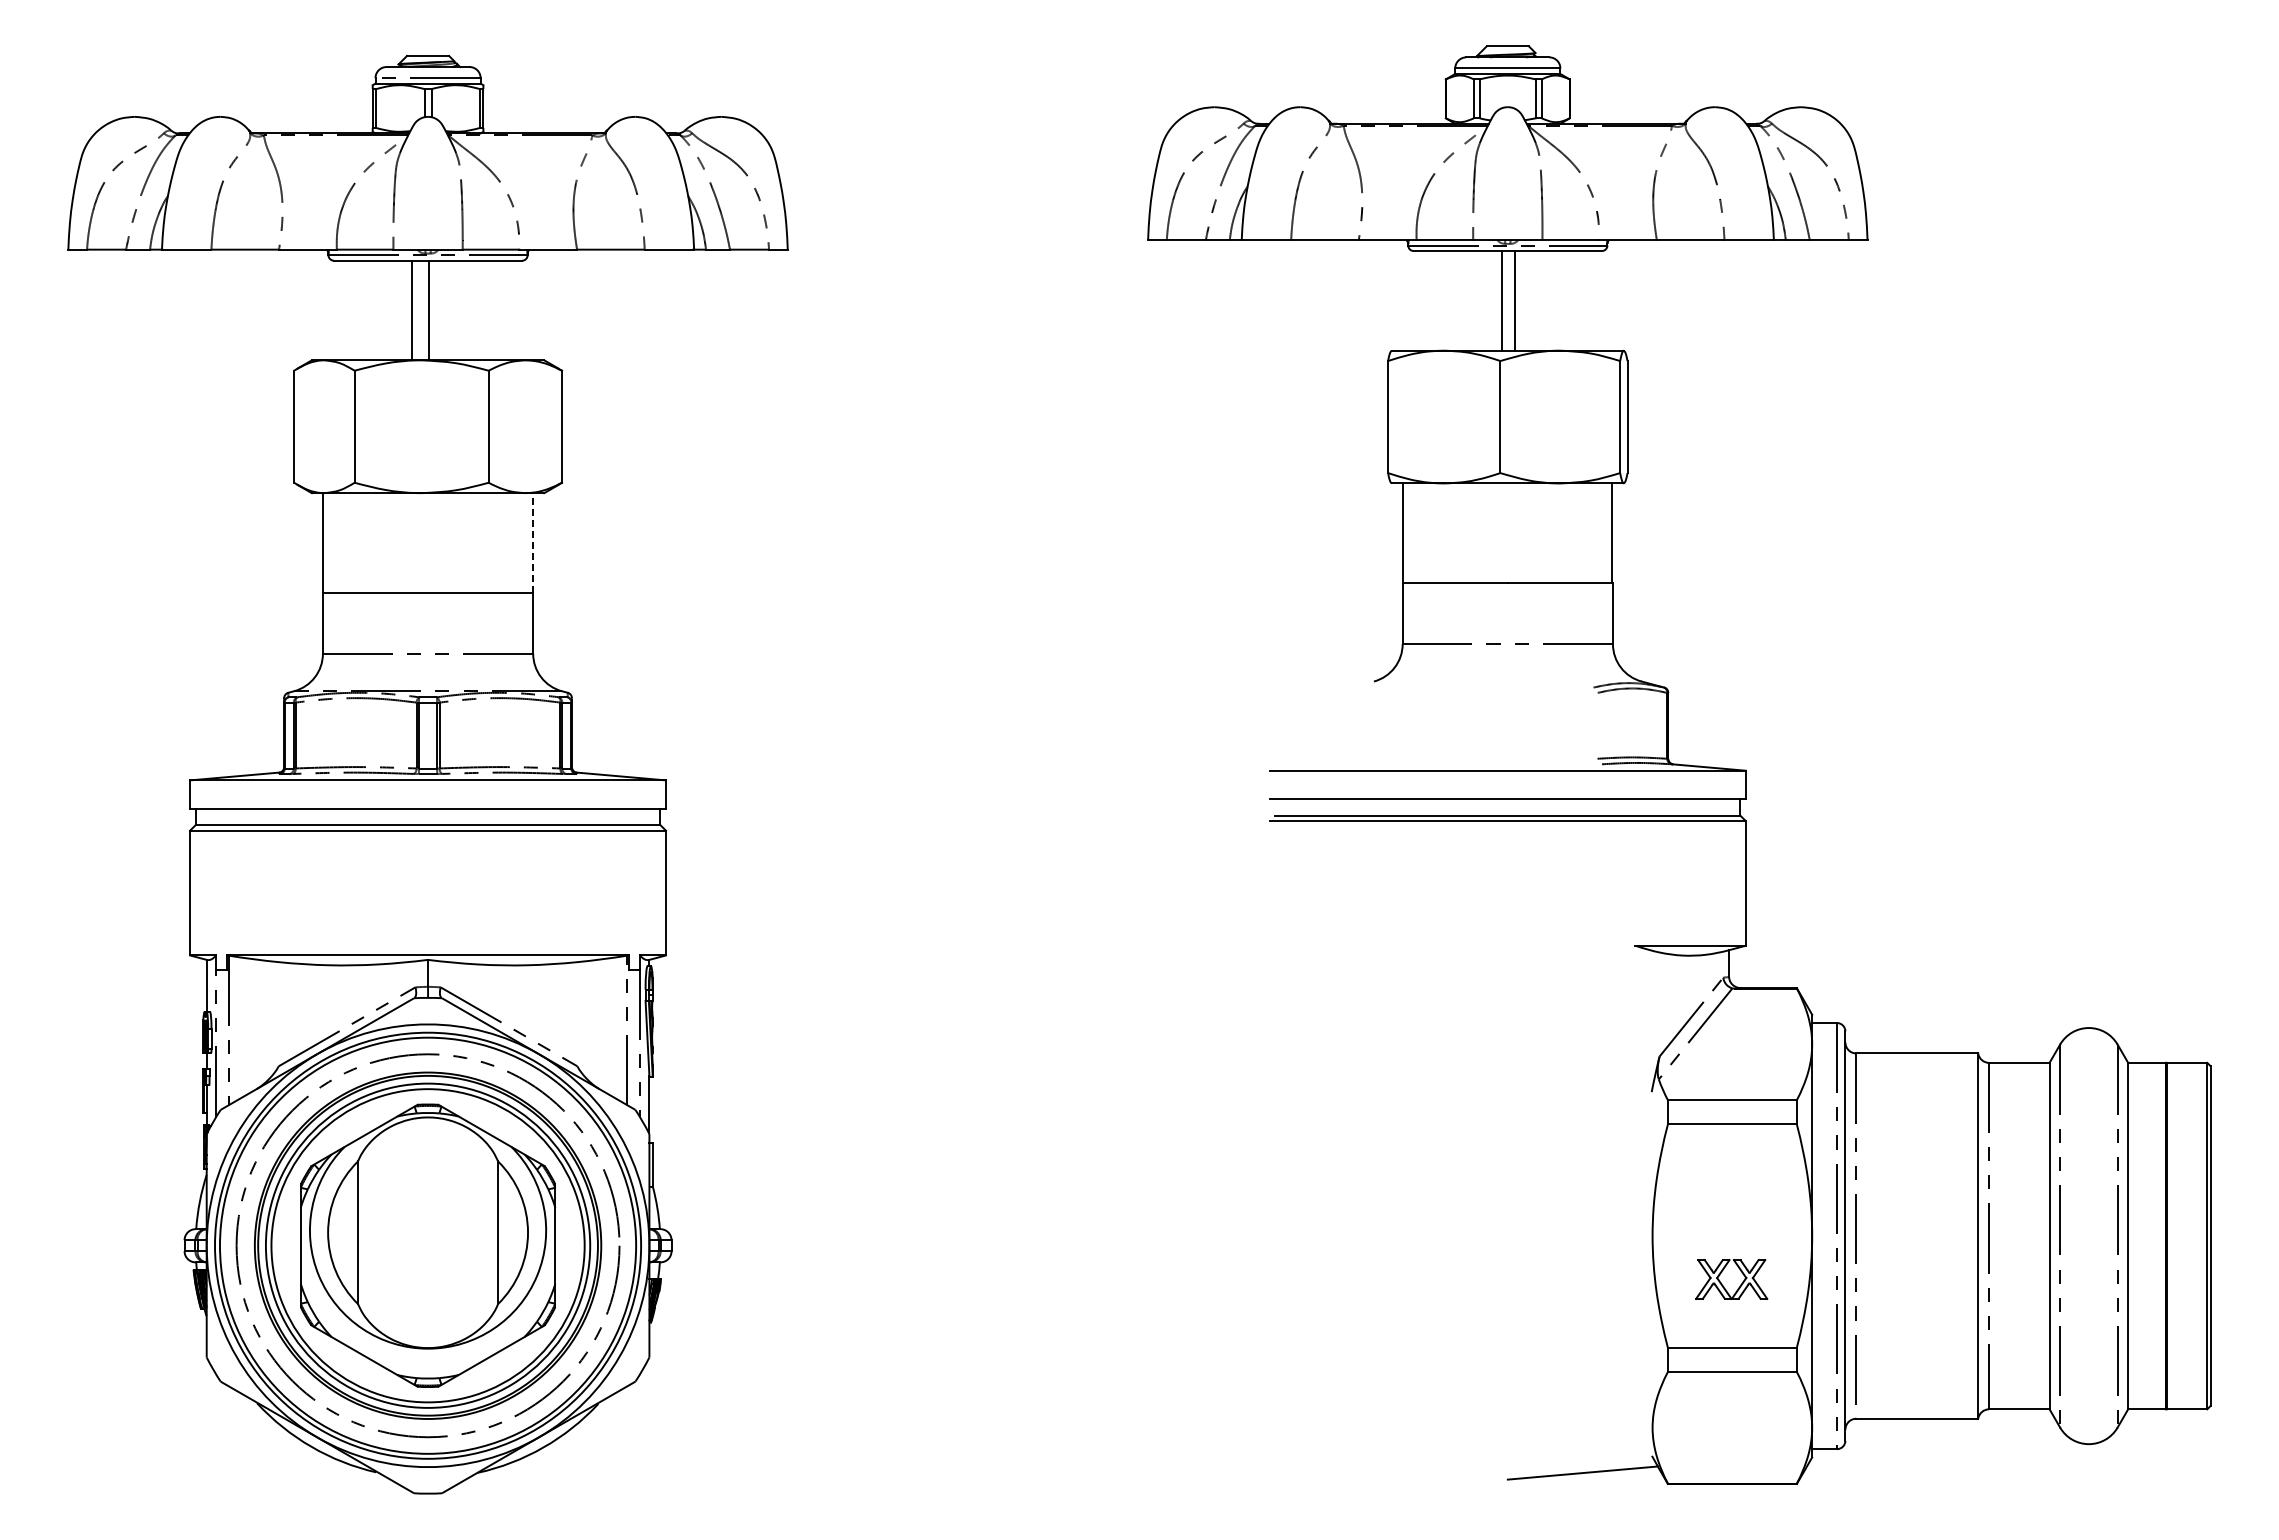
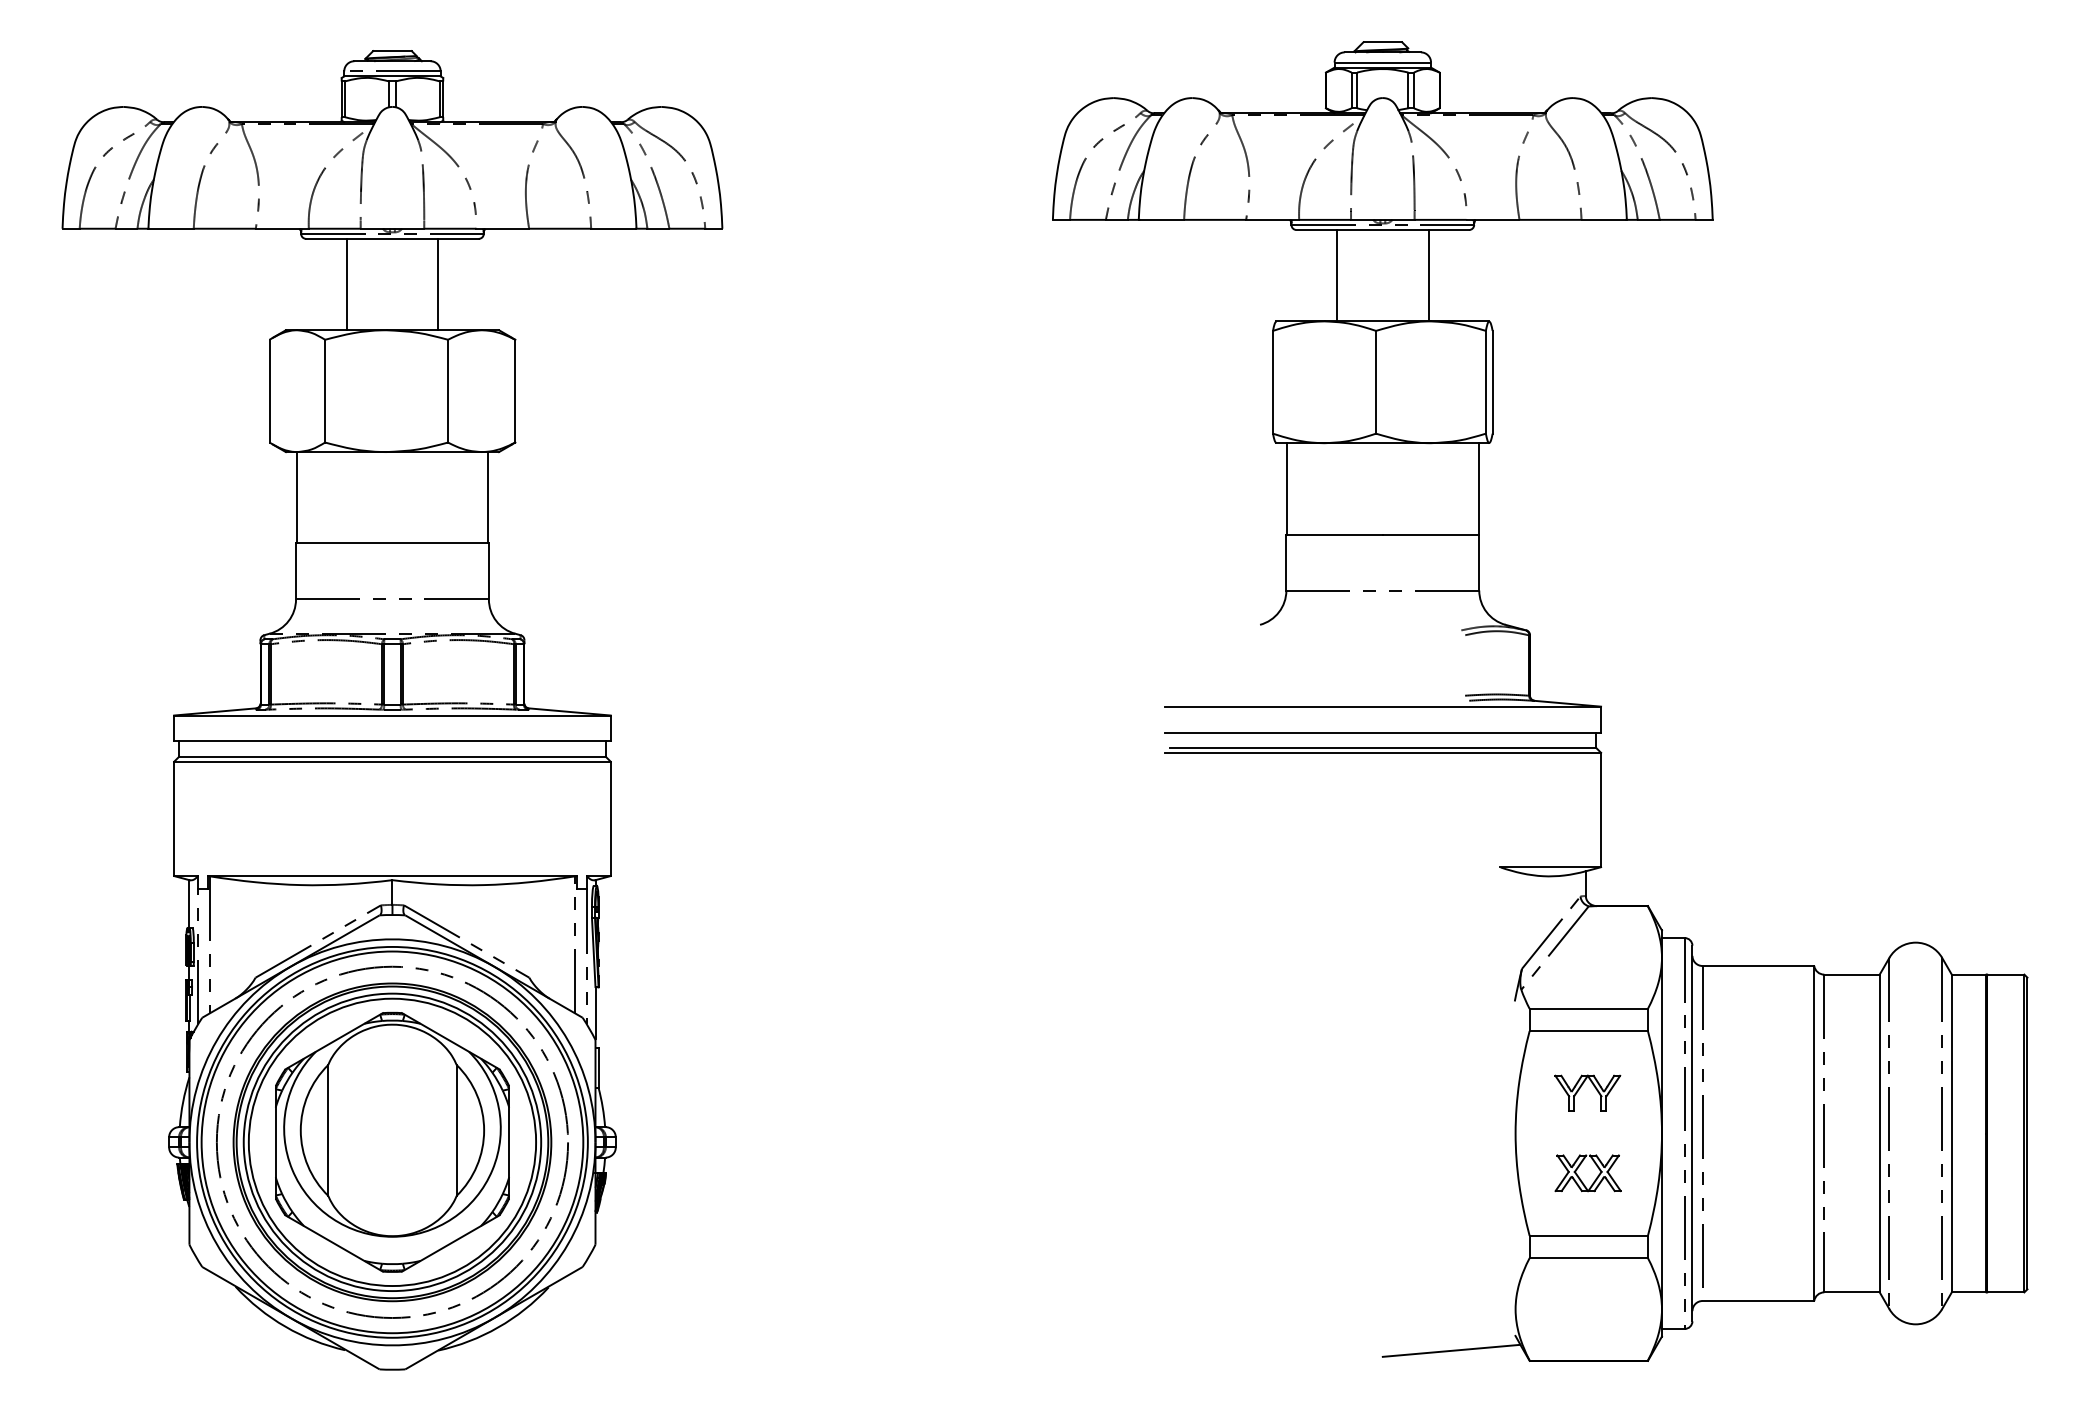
line: (1501, 300) -> (1428, 275), moved
line: (1515, 300) -> (1337, 275), moved
line: (411, 310) -> (437, 284), moved
line: (429, 310) -> (347, 284), moved
line: (532, 542) -> (488, 497), dashed -> solid
part: (1739, 1187) -> (1595, 1088), added

